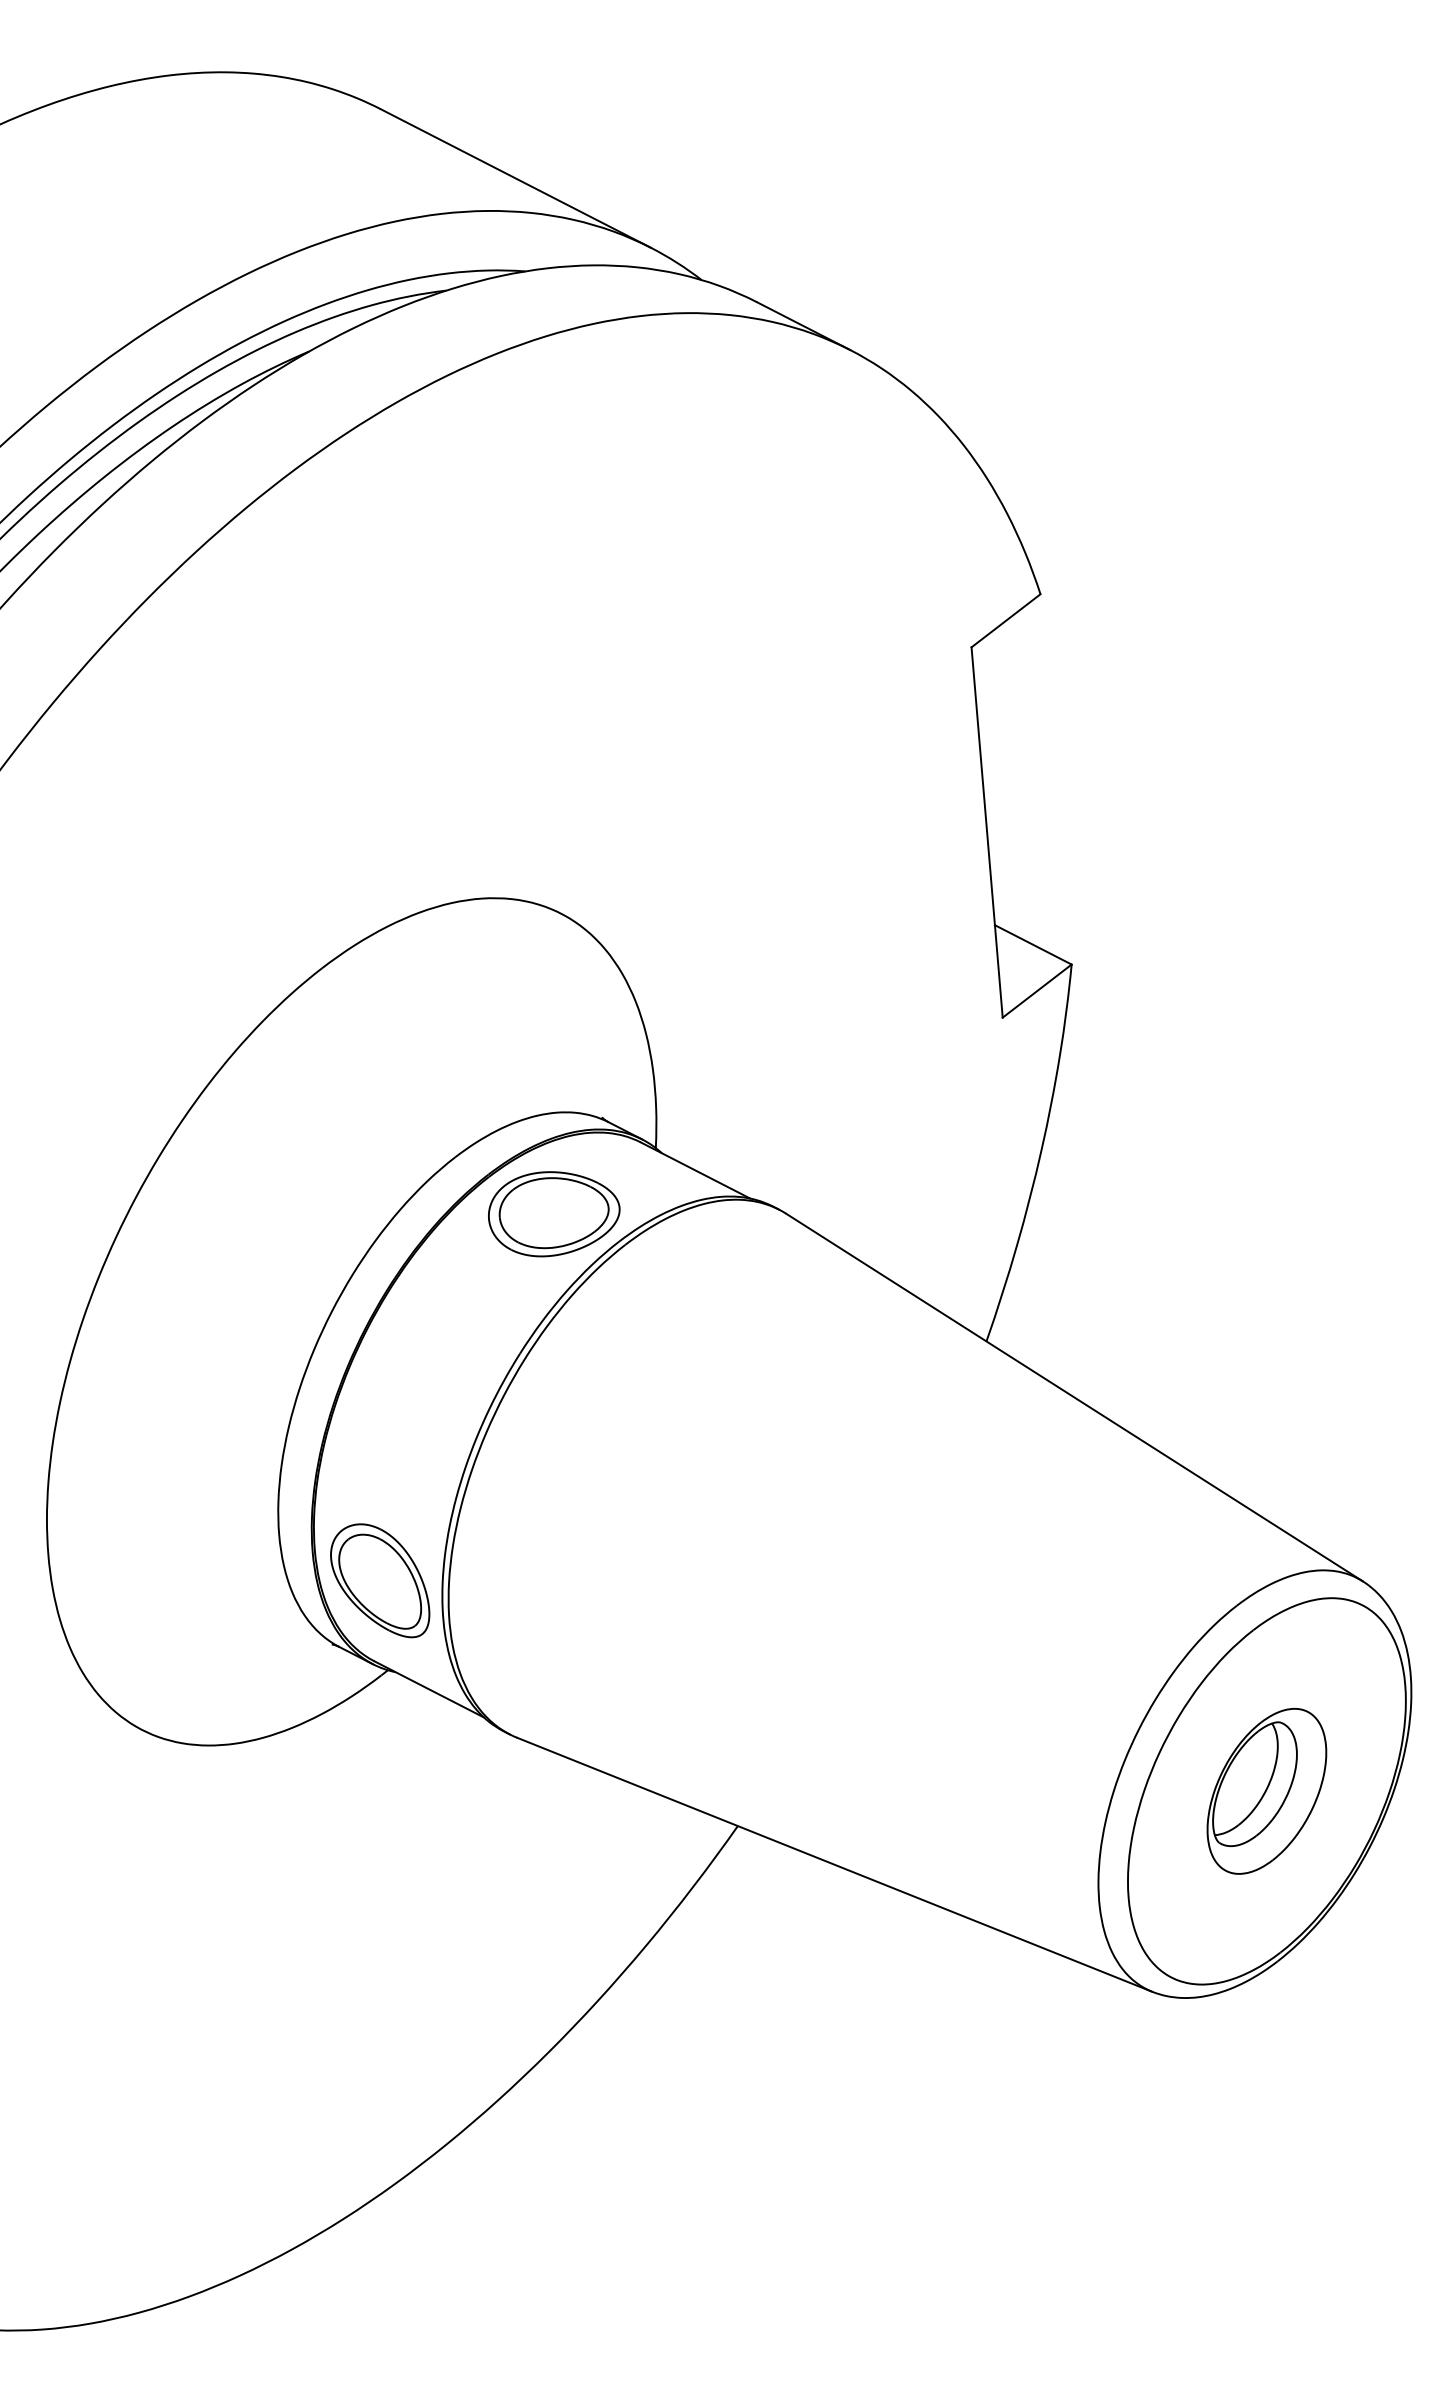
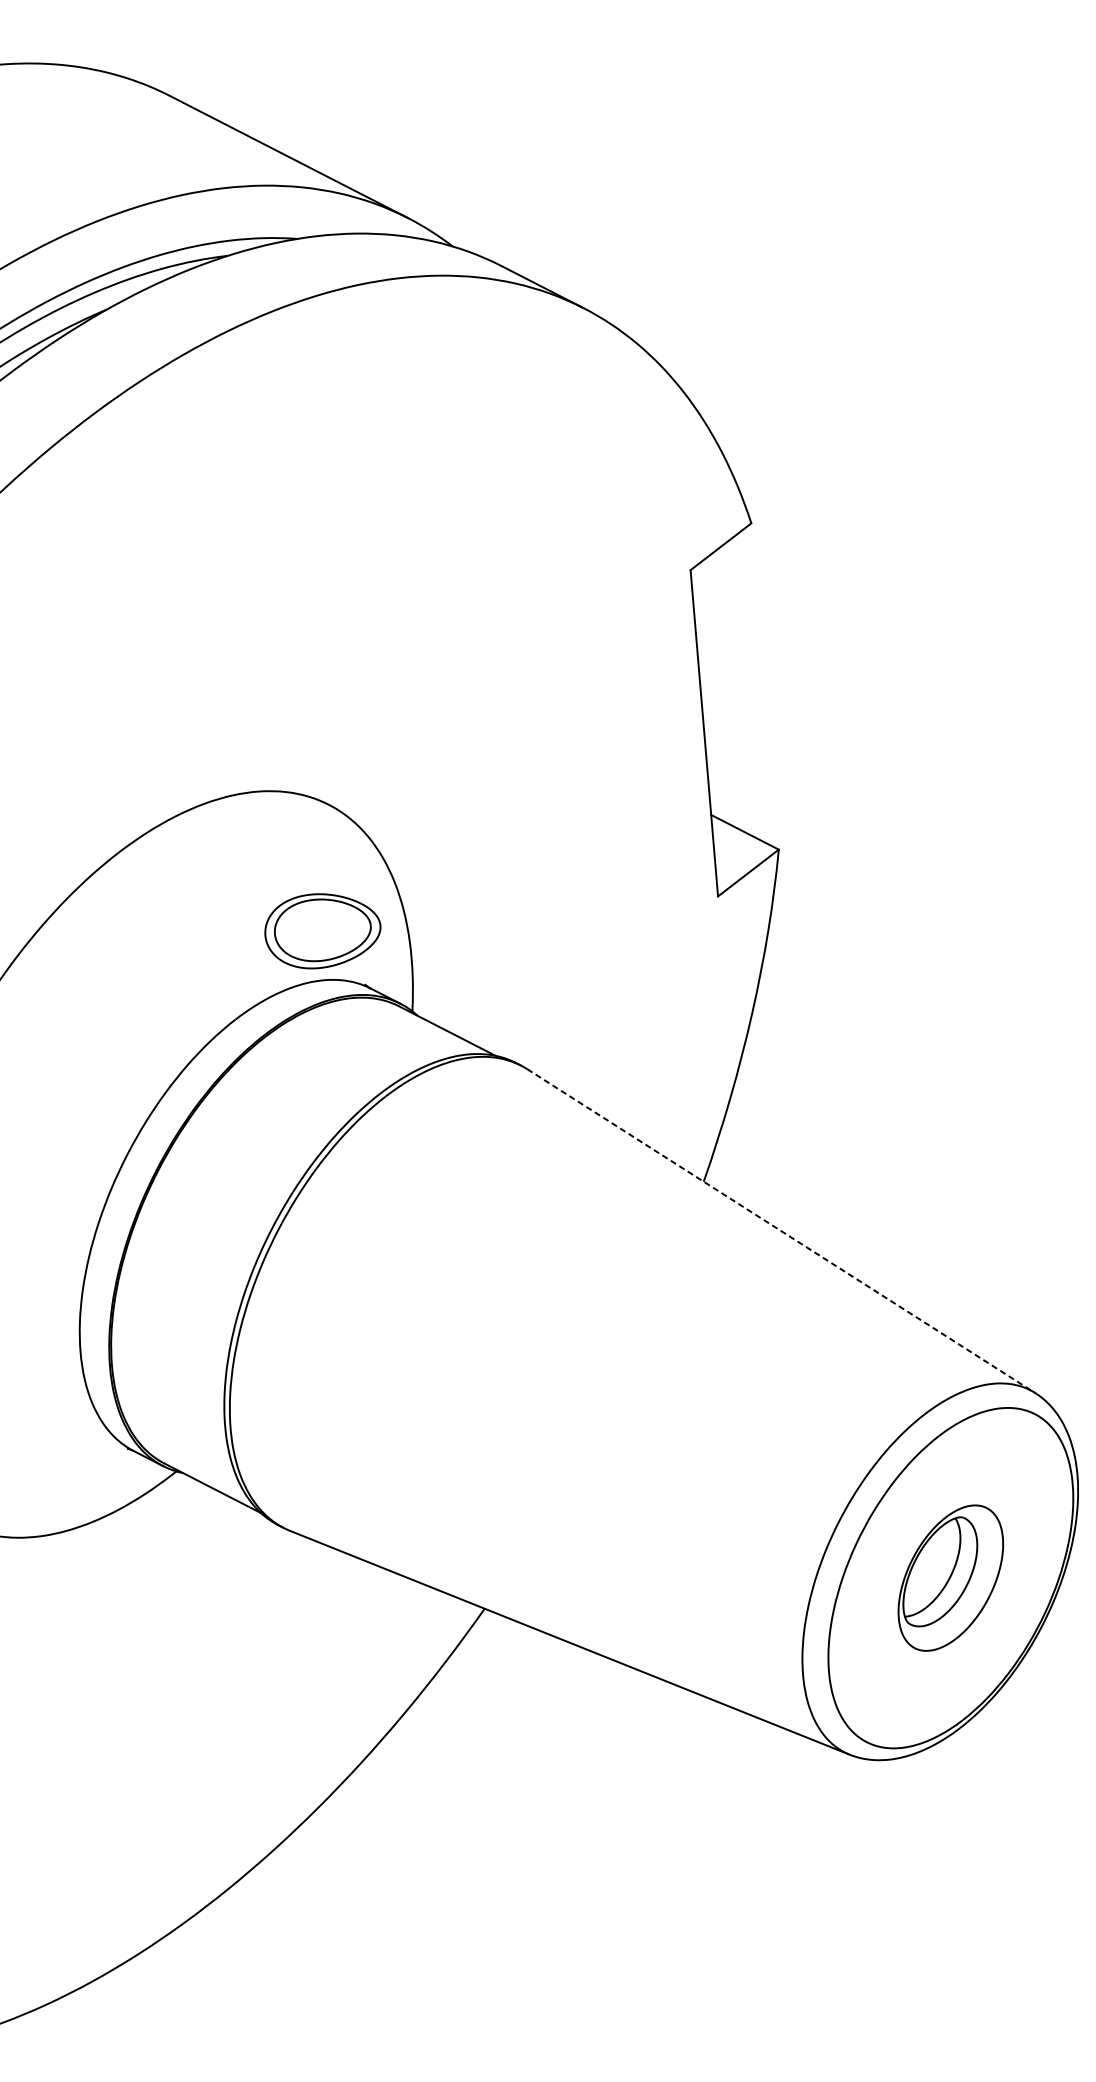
part: (554, 1214) -> (323, 931), moved
line: (1074, 1397) -> (781, 1231), solid -> dashed
part: (380, 1580) -> (169, 1392), removed

